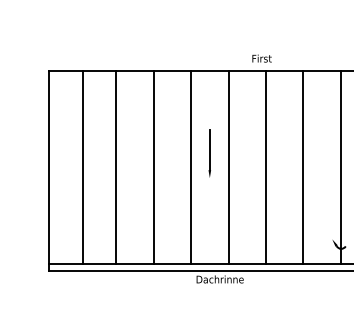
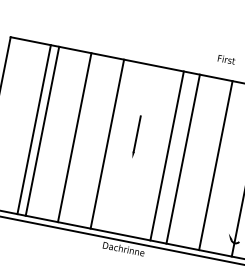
text: (261, 58) -> (226, 59), moved
line: (82, 167) -> (42, 131), moved
line: (116, 167) -> (34, 129), moved
line: (153, 167) -> (74, 137), moved
line: (191, 167) -> (107, 144), moved
line: (228, 167) -> (167, 155), moved

